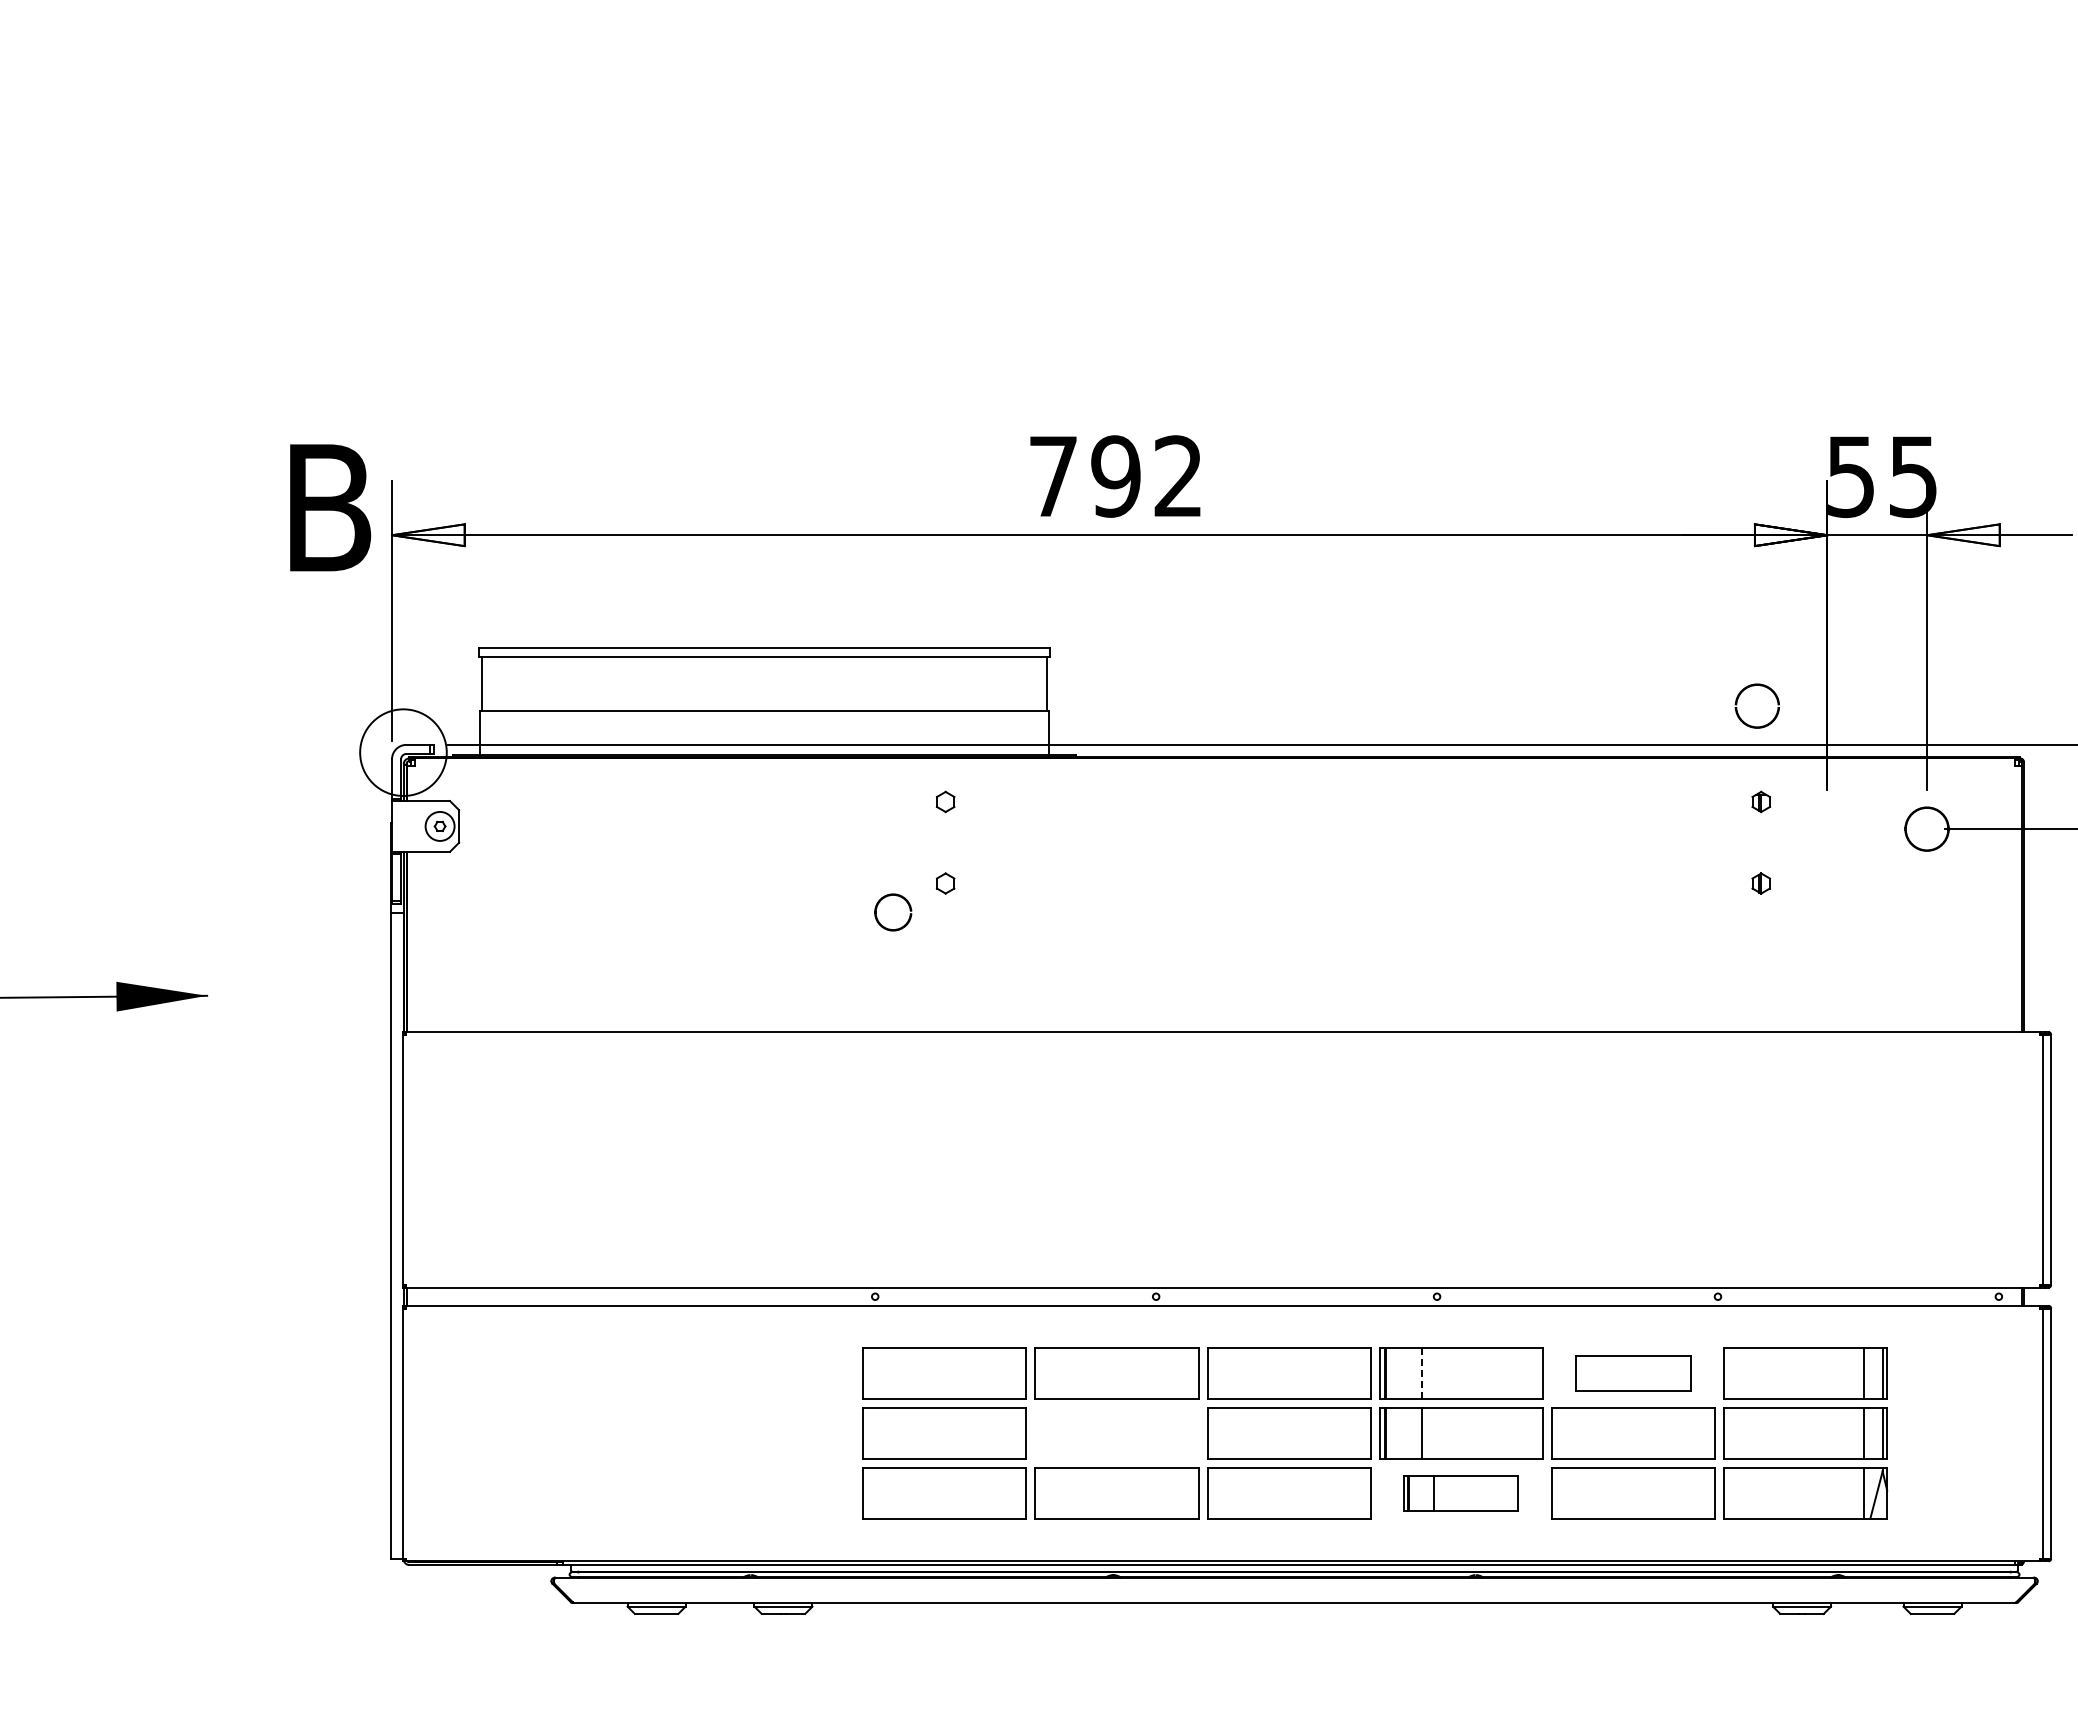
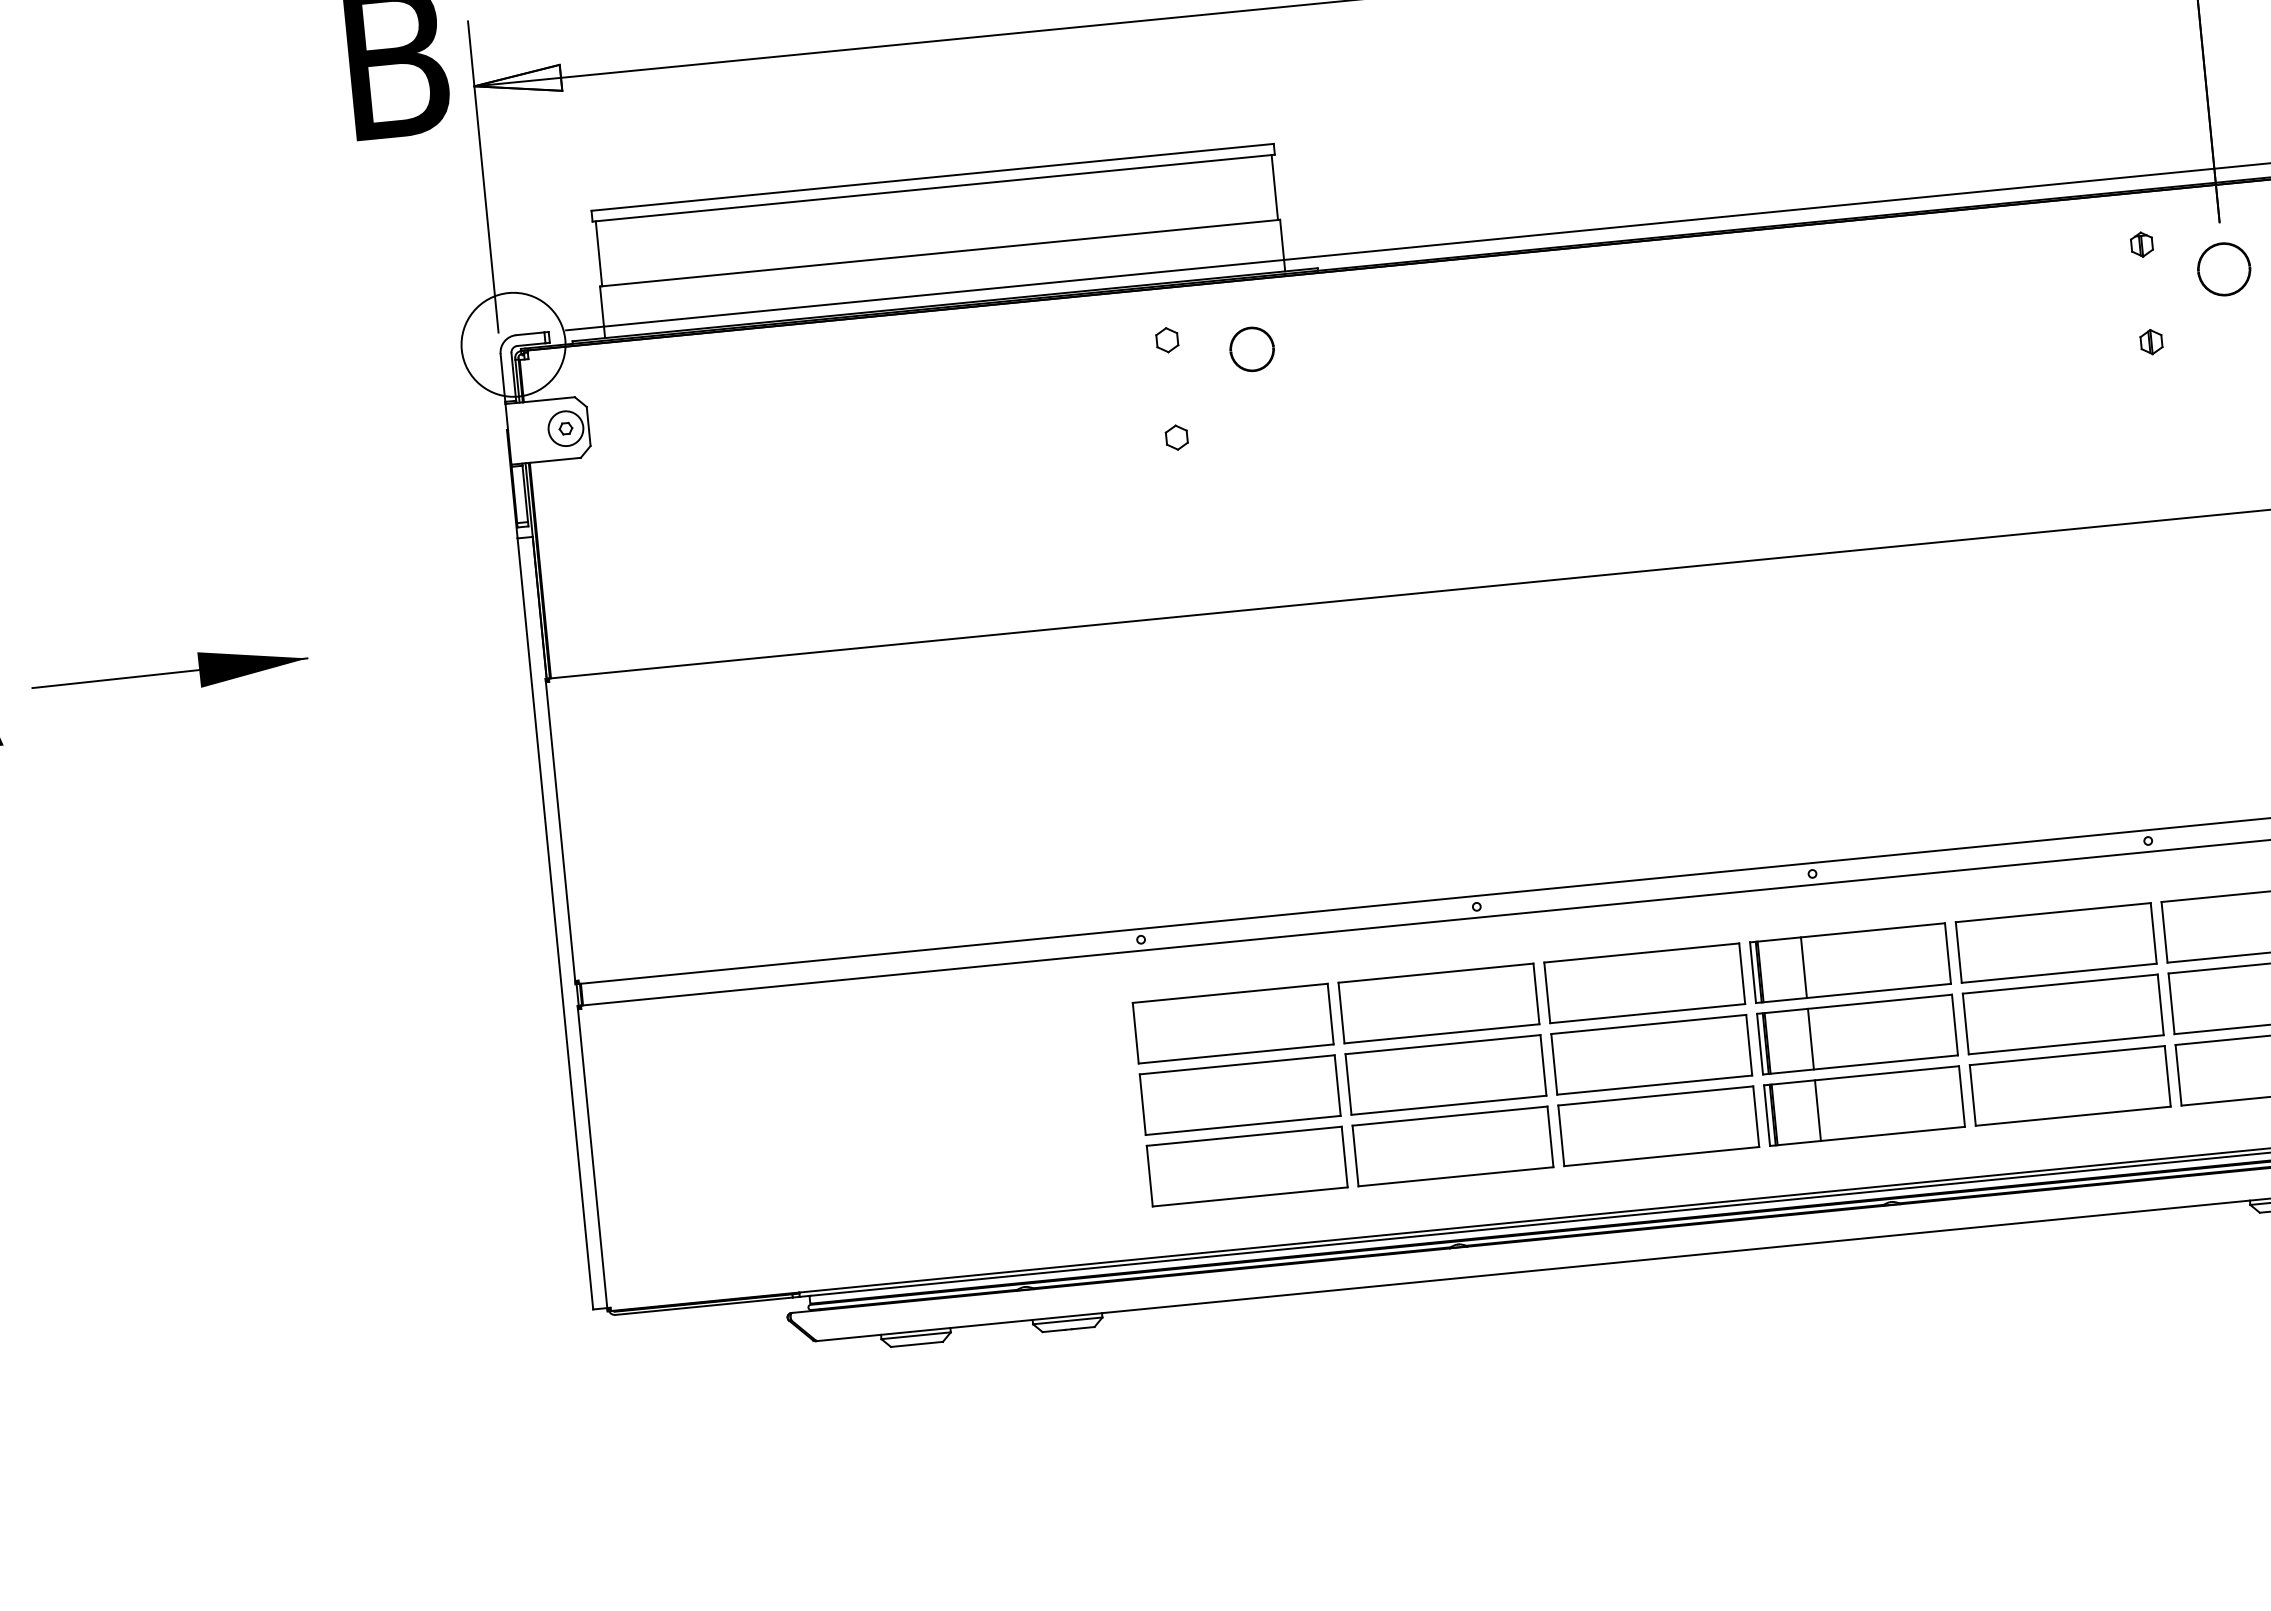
part: (1739, 697) -> (2201, 261), moved
part: (907, 904) -> (1268, 338), moved
line: (1422, 1373) -> (1804, 967), dashed -> solid
part: (1633, 1373) -> (2056, 942), size x1.43
part: (1116, 1433) -> (1445, 1074), added
part: (1461, 1493) -> (1864, 1106), size x1.43

